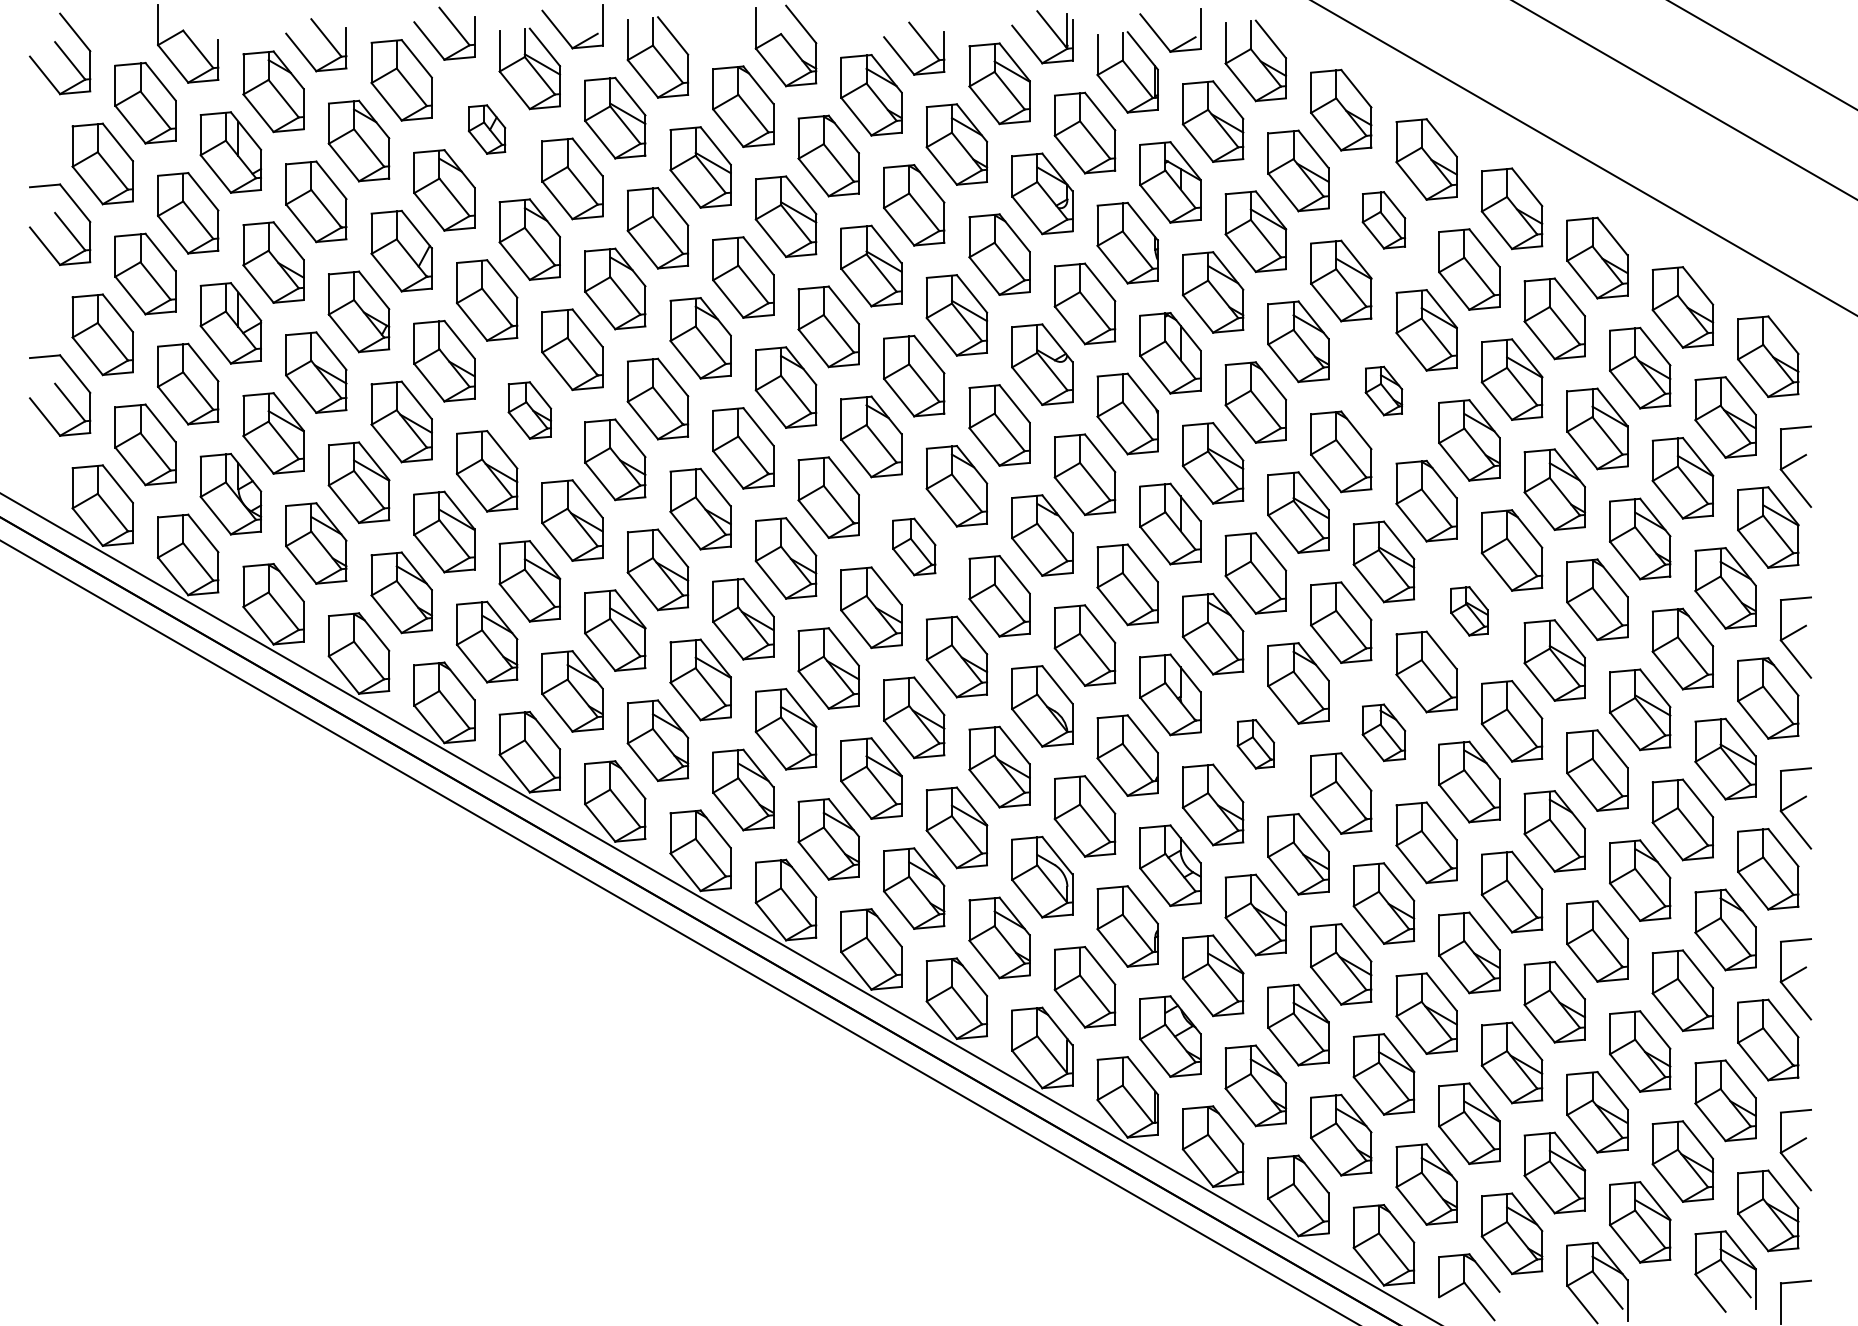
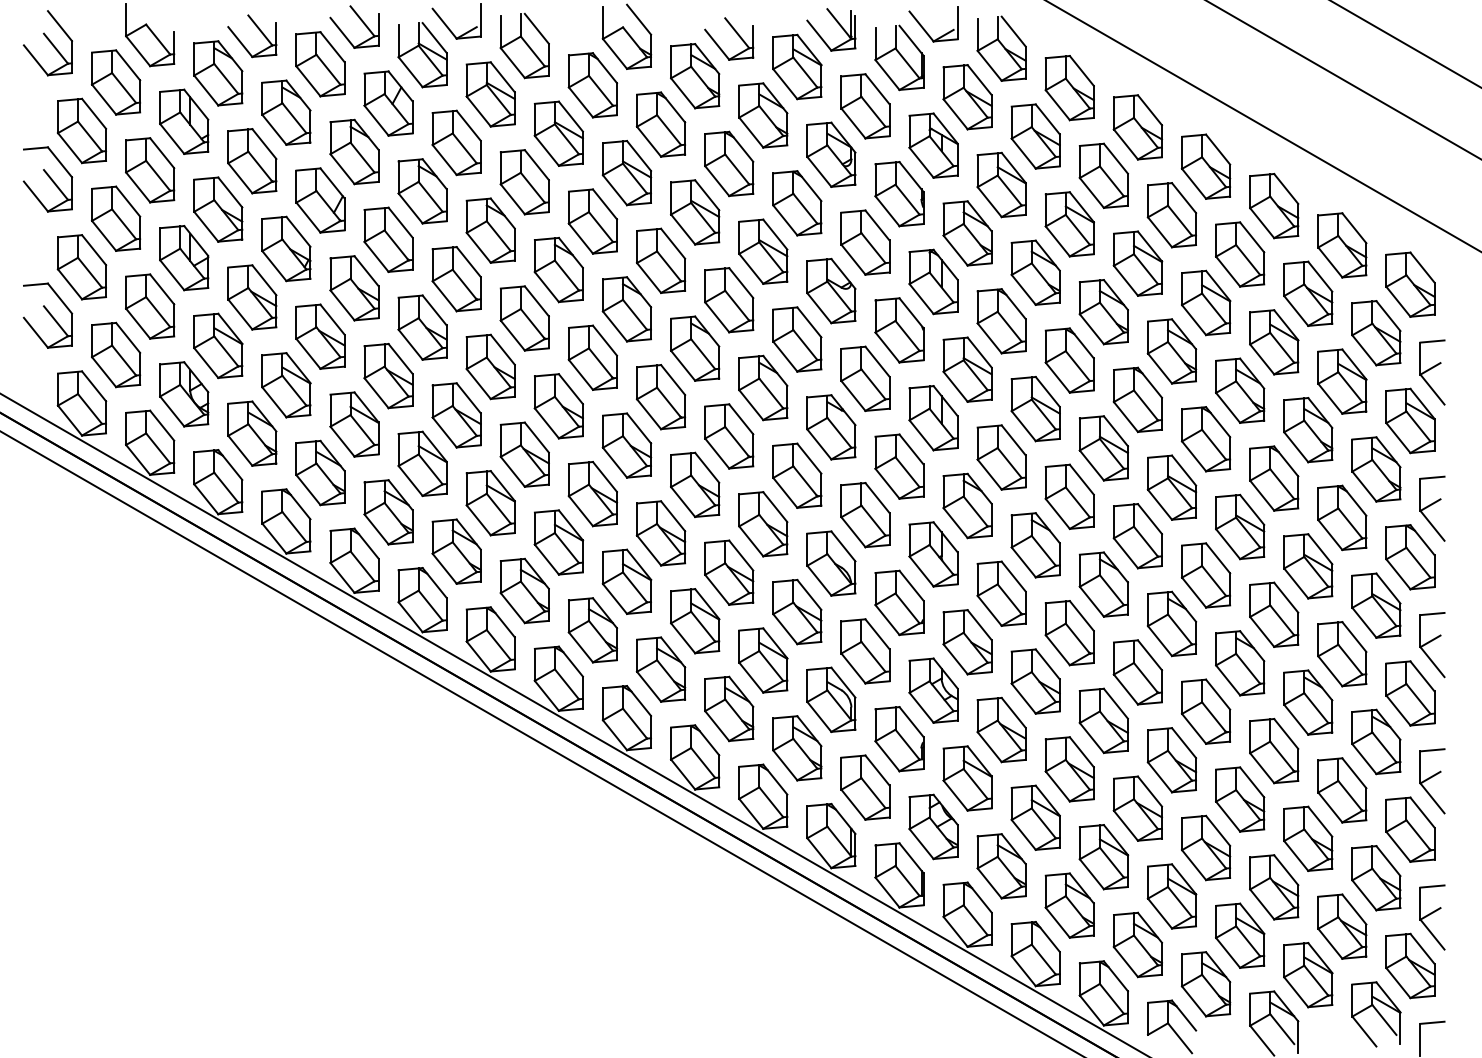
part: (486, 129) -> (388, 103), size x1.67
part: (1383, 220) -> (1103, 176), size x1.43
part: (1383, 390) -> (1103, 311), size x1.67
part: (529, 410) -> (422, 327), size x1.43
part: (914, 546) -> (729, 436), size x1.43
part: (1469, 611) -> (1172, 487), size x1.67
part: (1383, 732) -> (1103, 584), size x1.43
part: (1255, 744) -> (1001, 594), size x1.67

